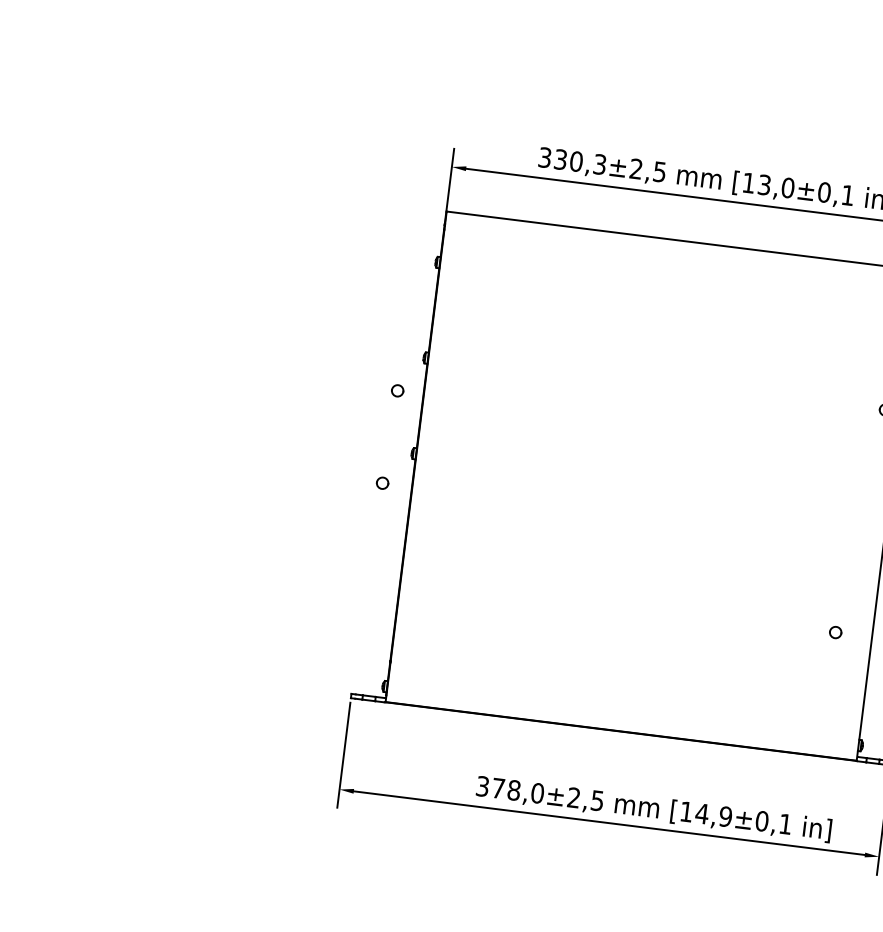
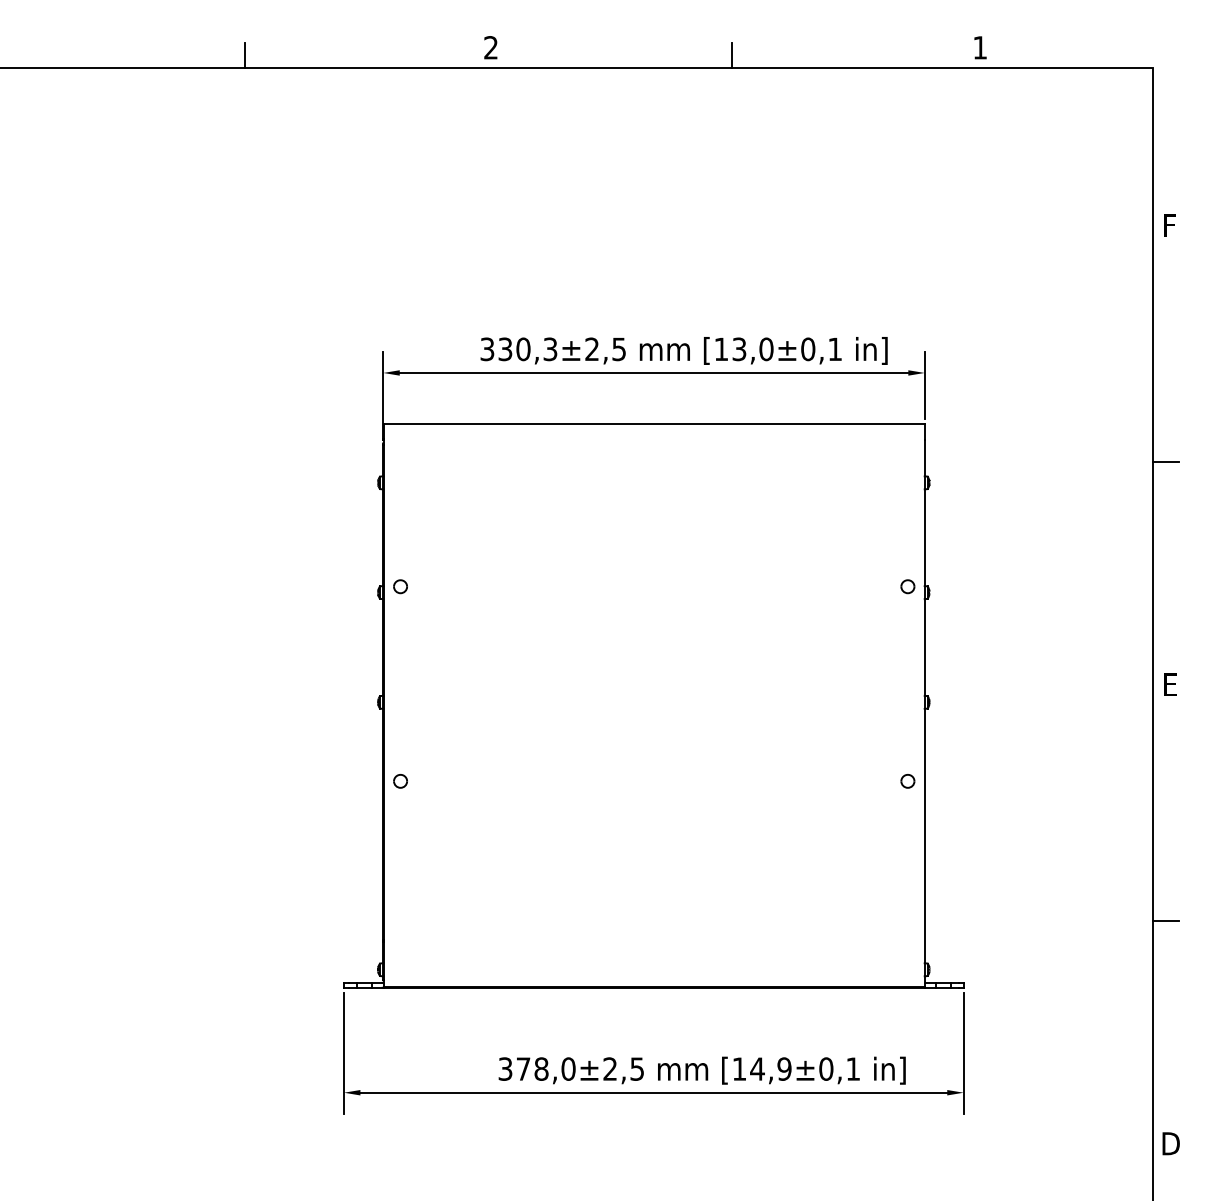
part: (397, 390) -> (400, 586), moved
part: (382, 483) -> (400, 781), moved
part: (835, 632) -> (907, 781), moved

